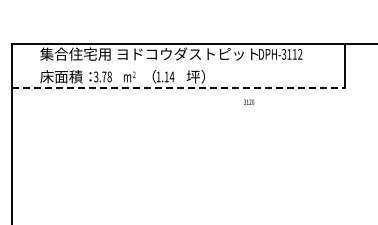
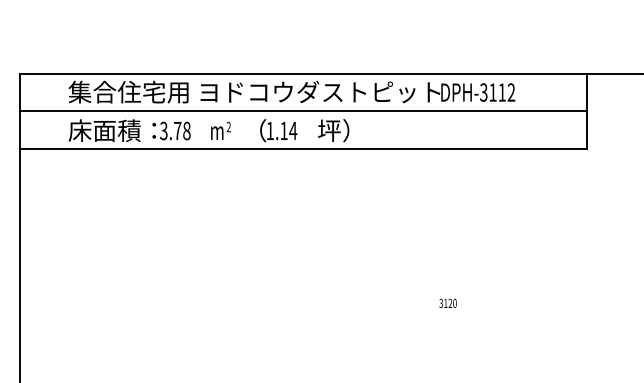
line: (177, 65) -> (302, 111), added
line: (178, 87) -> (304, 148), dashed -> solid
text: (249, 101) -> (448, 302), moved

